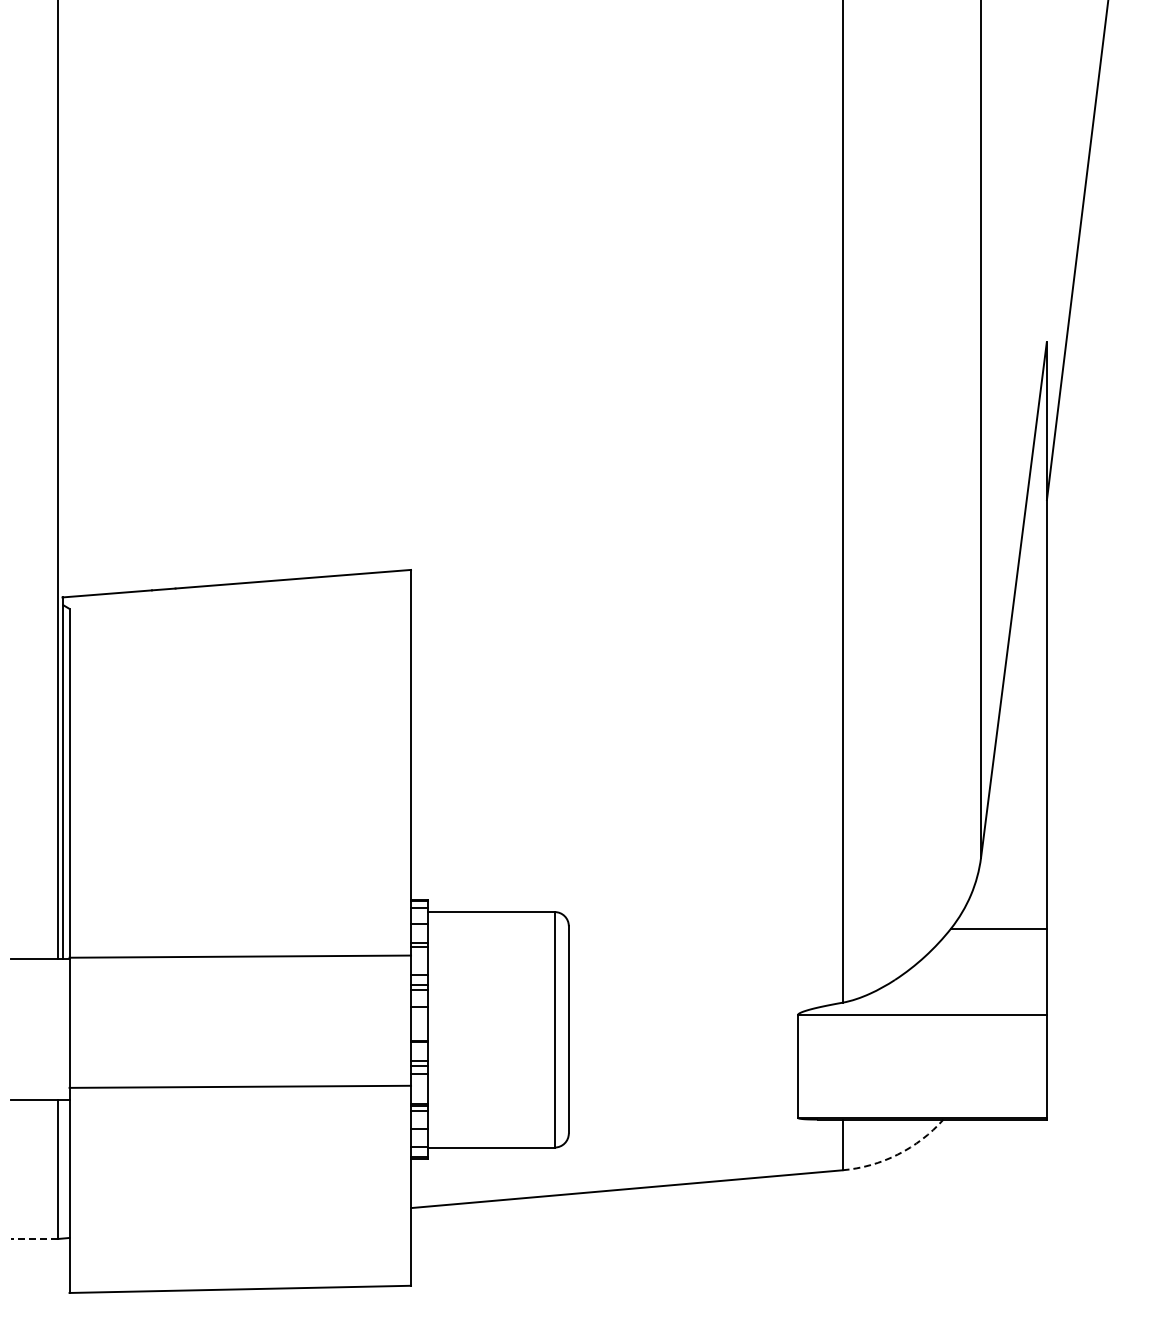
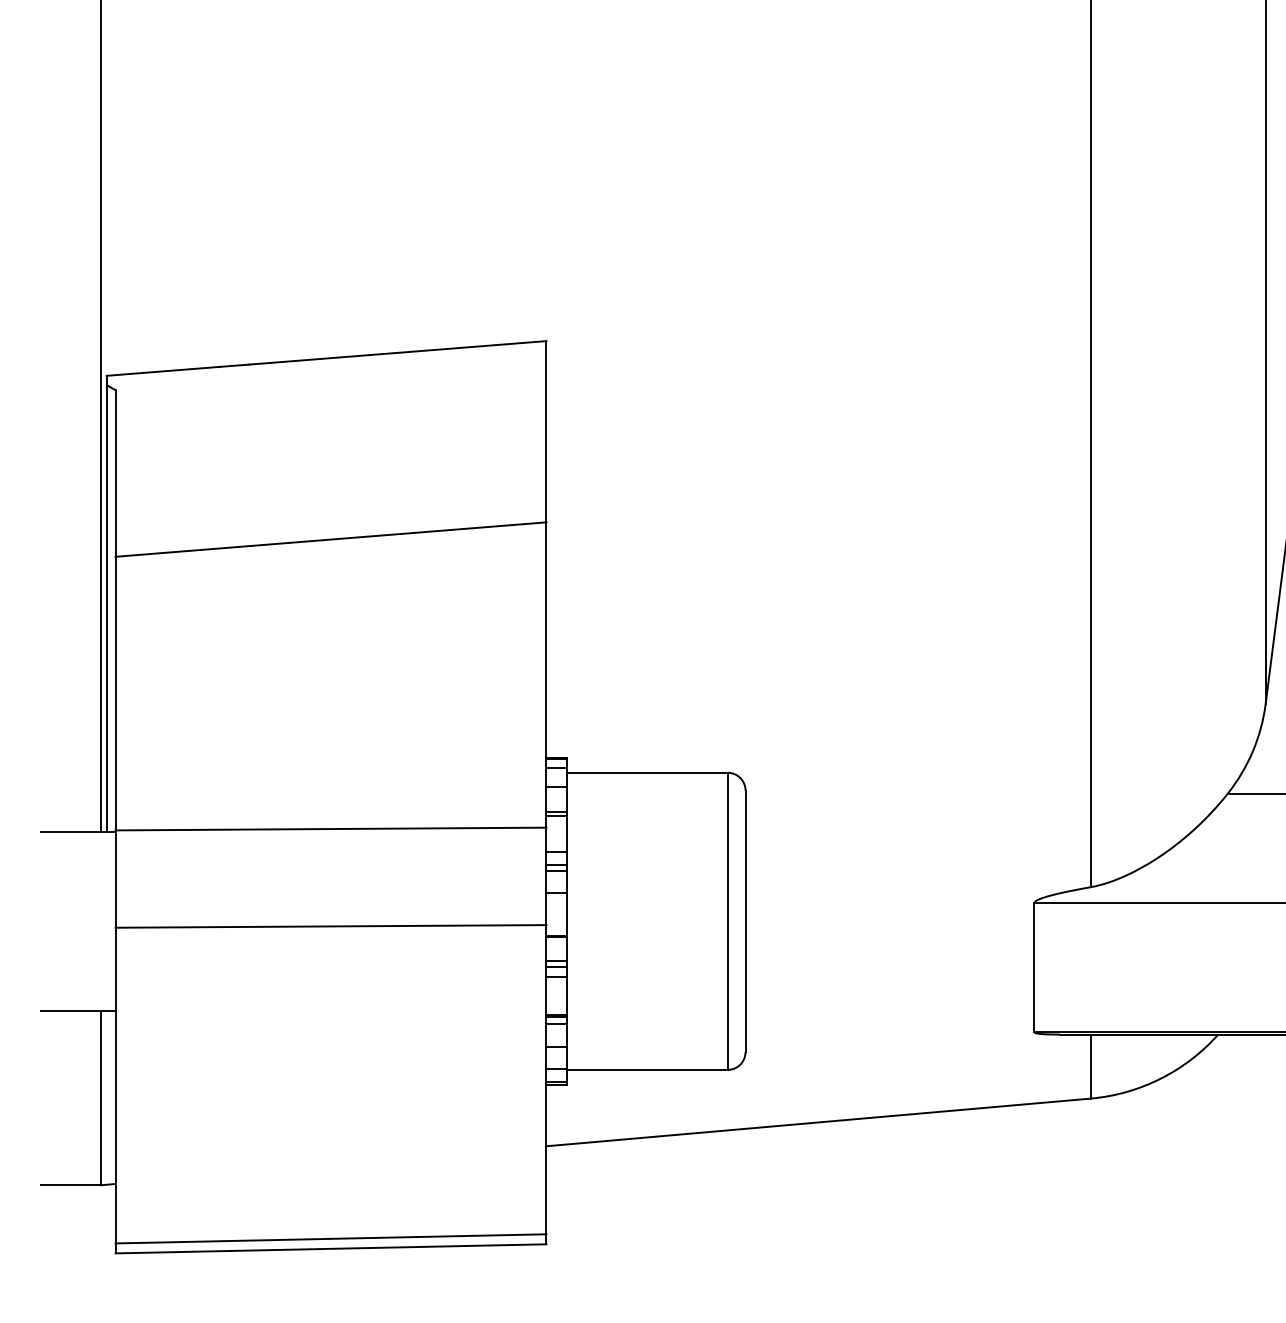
line: (240, 726) -> (331, 538), added
line: (240, 1086) -> (331, 926), moved
arc: (897, 1154) -> (1160, 1078), dashed -> solid
line: (34, 1238) -> (71, 1184), dashed -> solid
line: (240, 1281) -> (331, 1238), added

